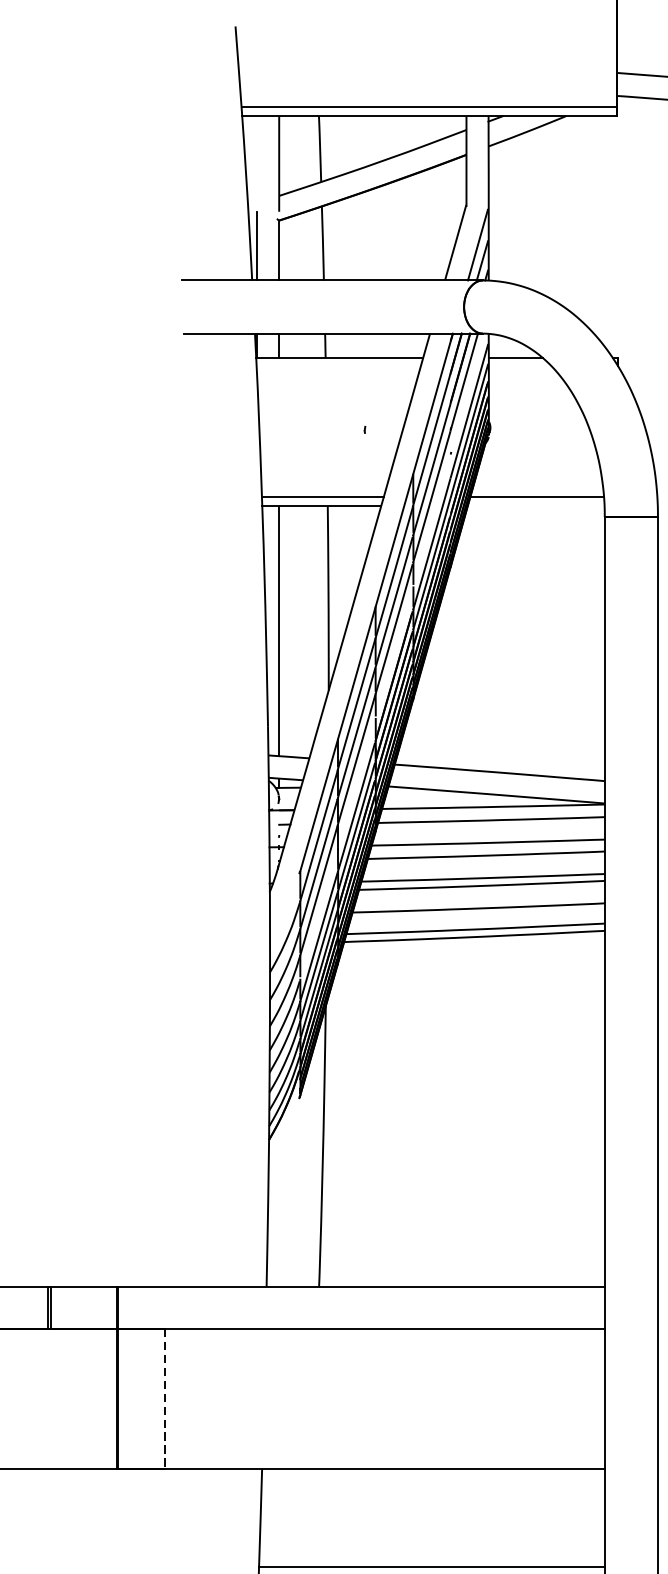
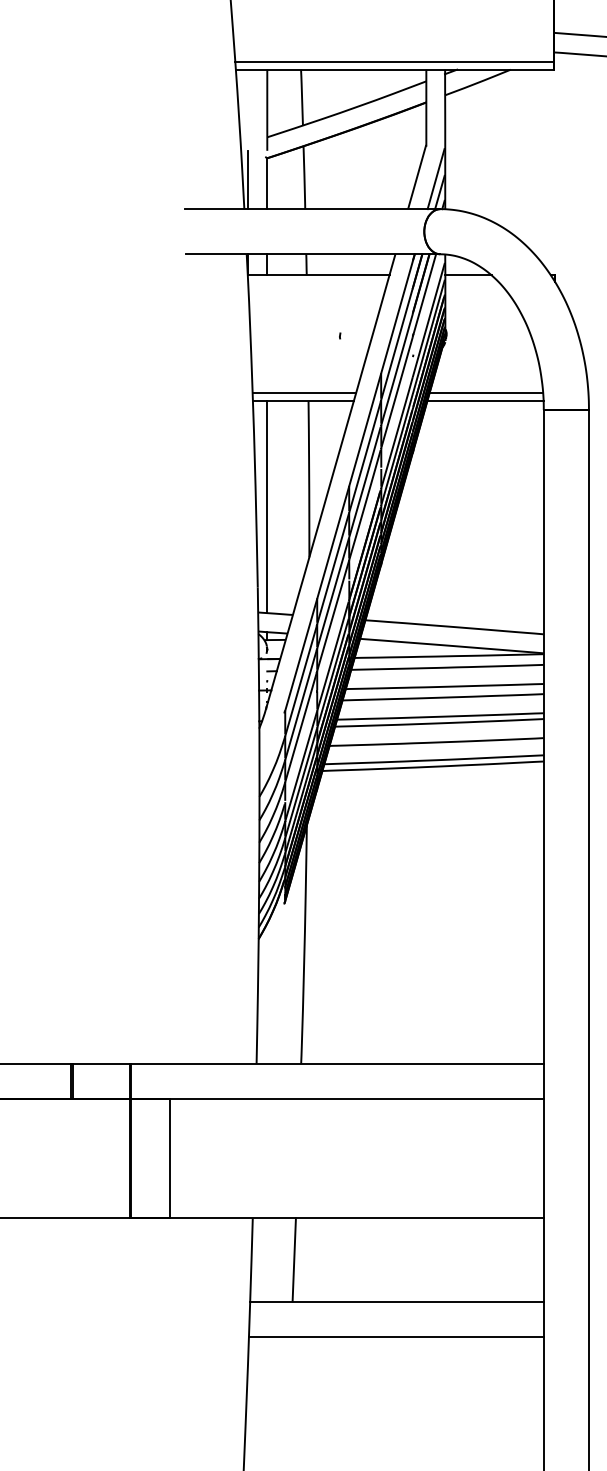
line: (536, 505) -> (485, 400), added
line: (165, 1399) -> (170, 1159), dashed -> solid
line: (310, 1517) -> (293, 1259), added

